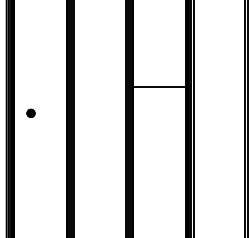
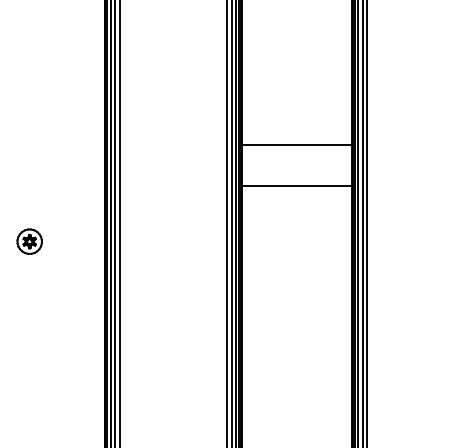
line: (159, 66) -> (296, 144), added
part: (30, 113) -> (28, 242), size x1.67

